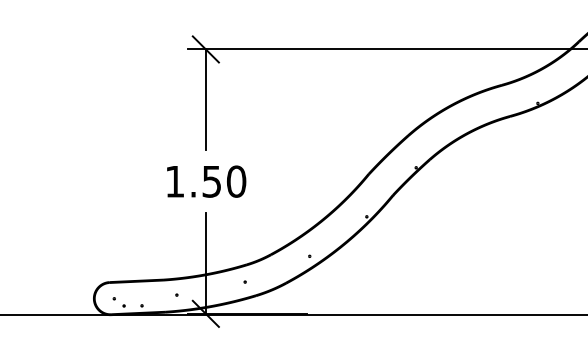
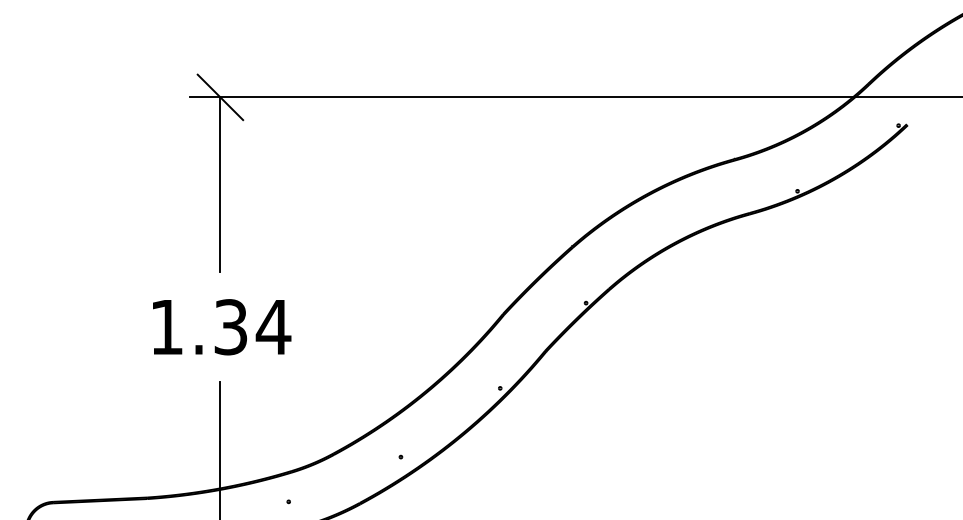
text: (224, 181) -> (252, 326), 1.50 -> 1.34

